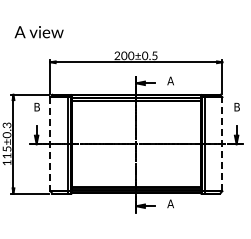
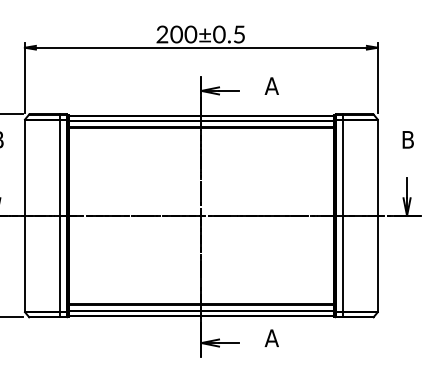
line: (50, 144) -> (25, 216), dashed -> solid
line: (222, 144) -> (378, 216), dashed -> solid

